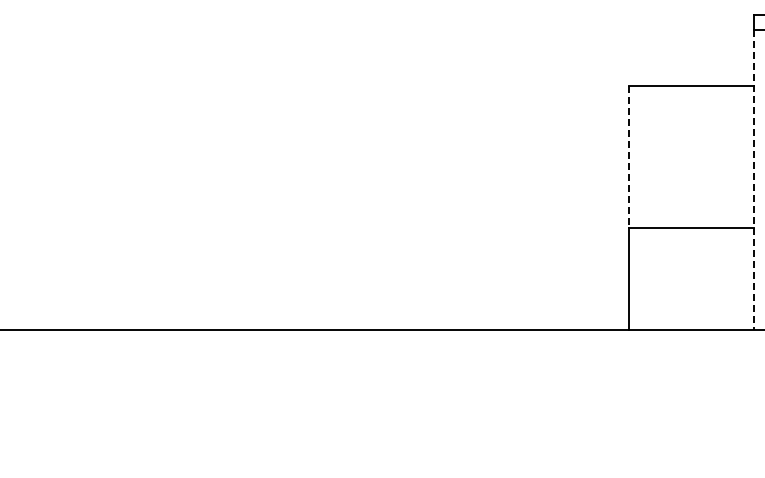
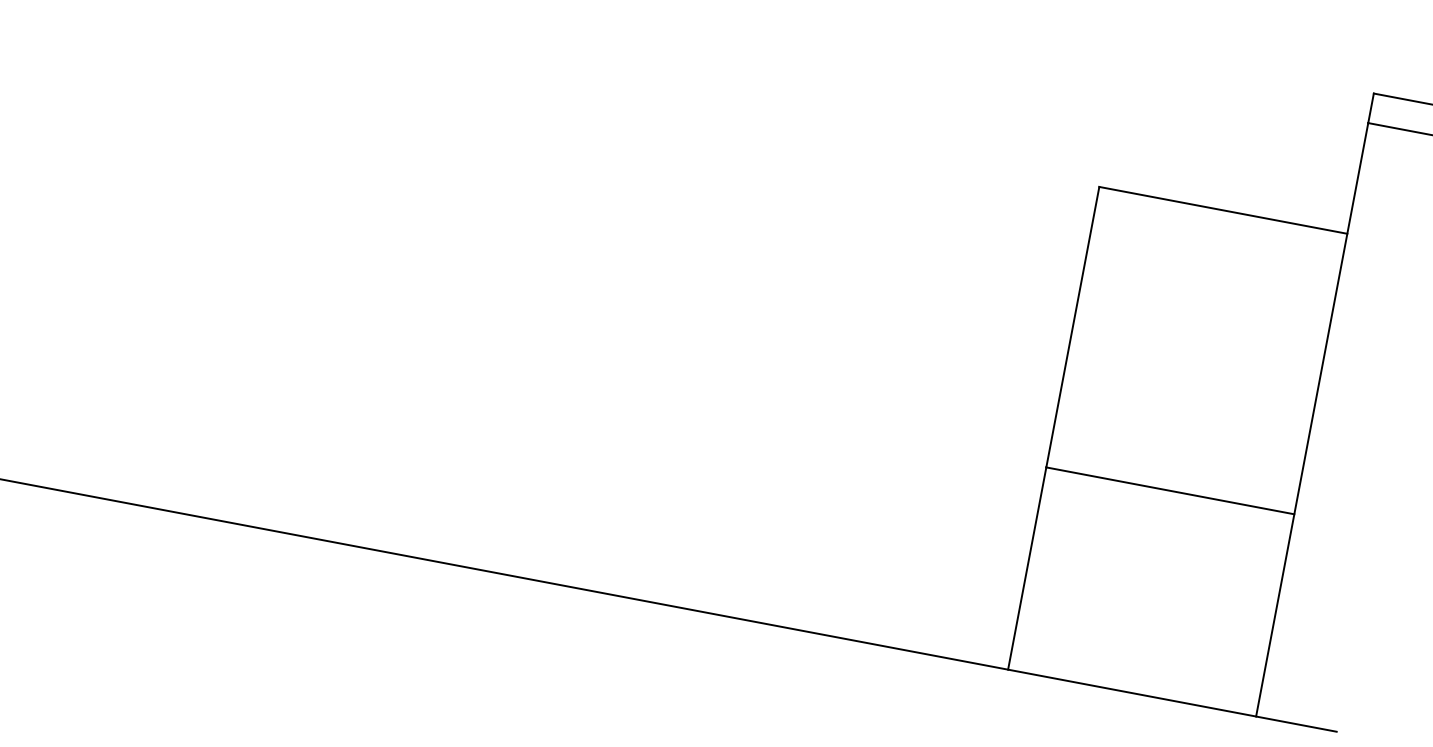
line: (628, 156) -> (1072, 326), dashed -> solid
line: (754, 180) -> (1312, 421), dashed -> solid

